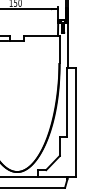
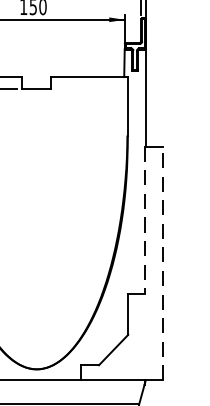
line: (67, 103) -> (144, 222), solid -> dashed
line: (76, 122) -> (164, 263), solid -> dashed

